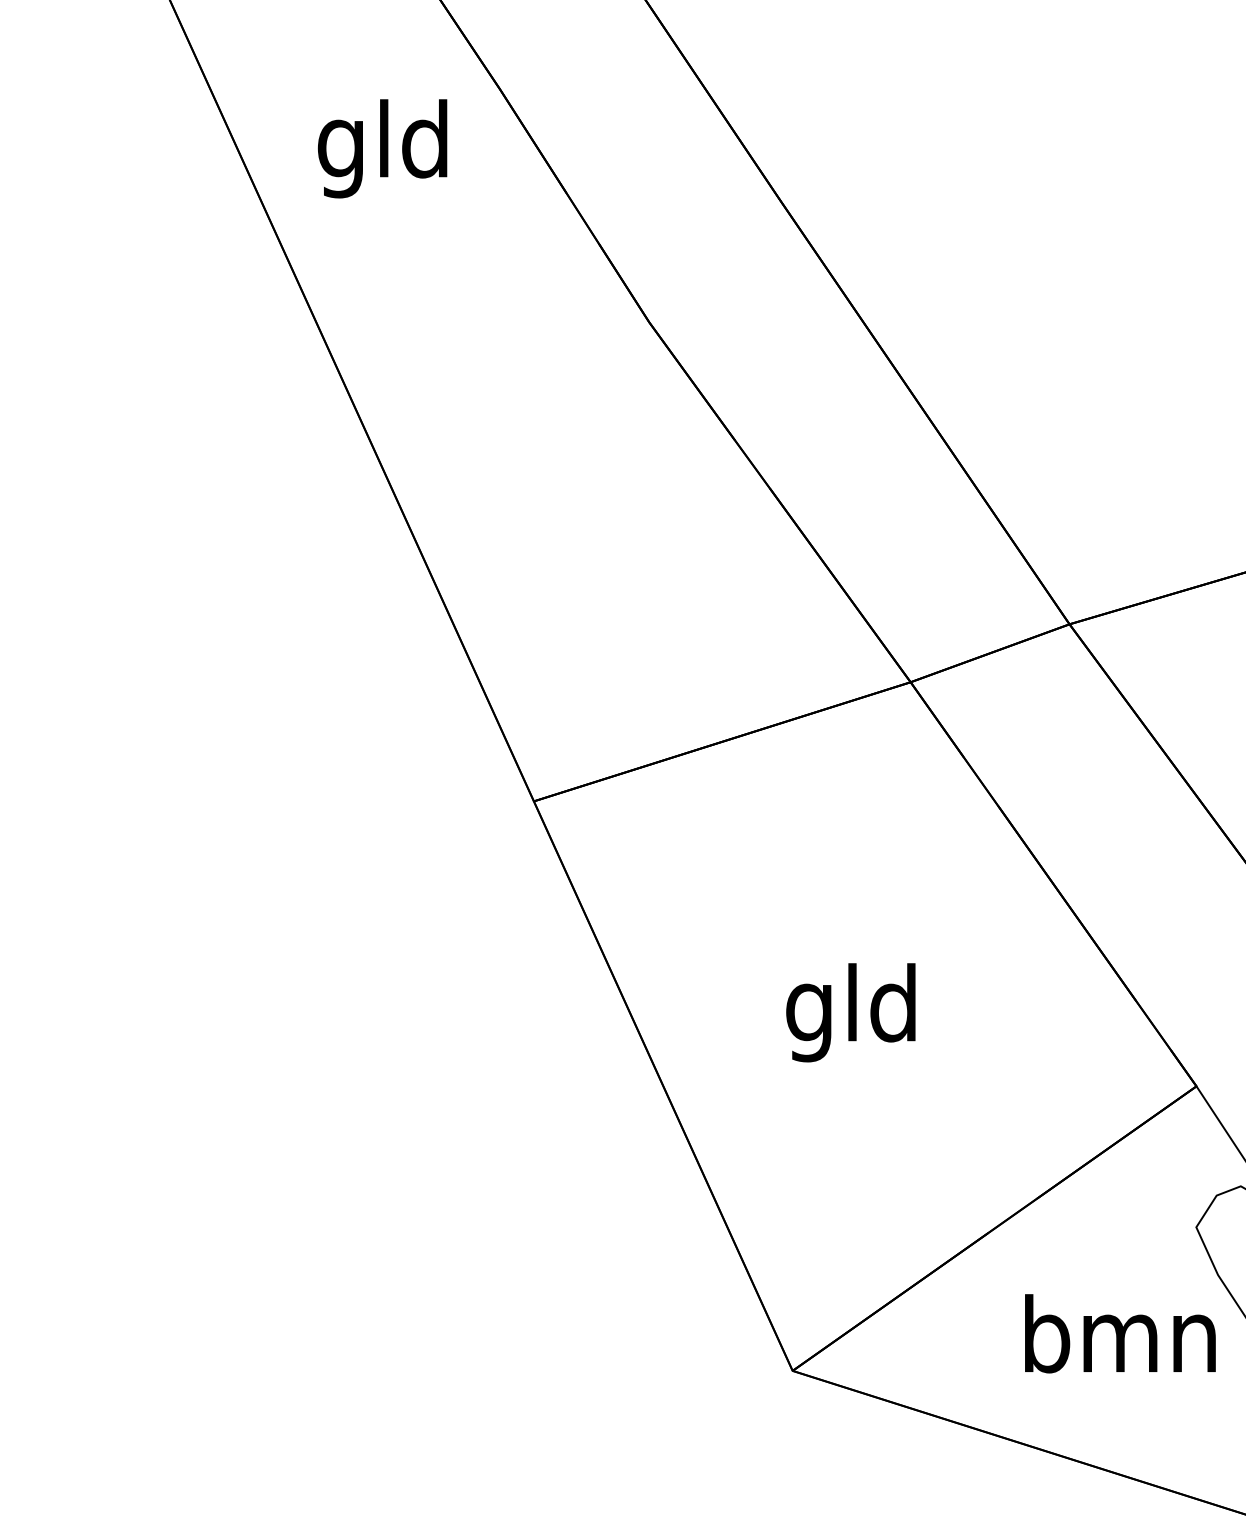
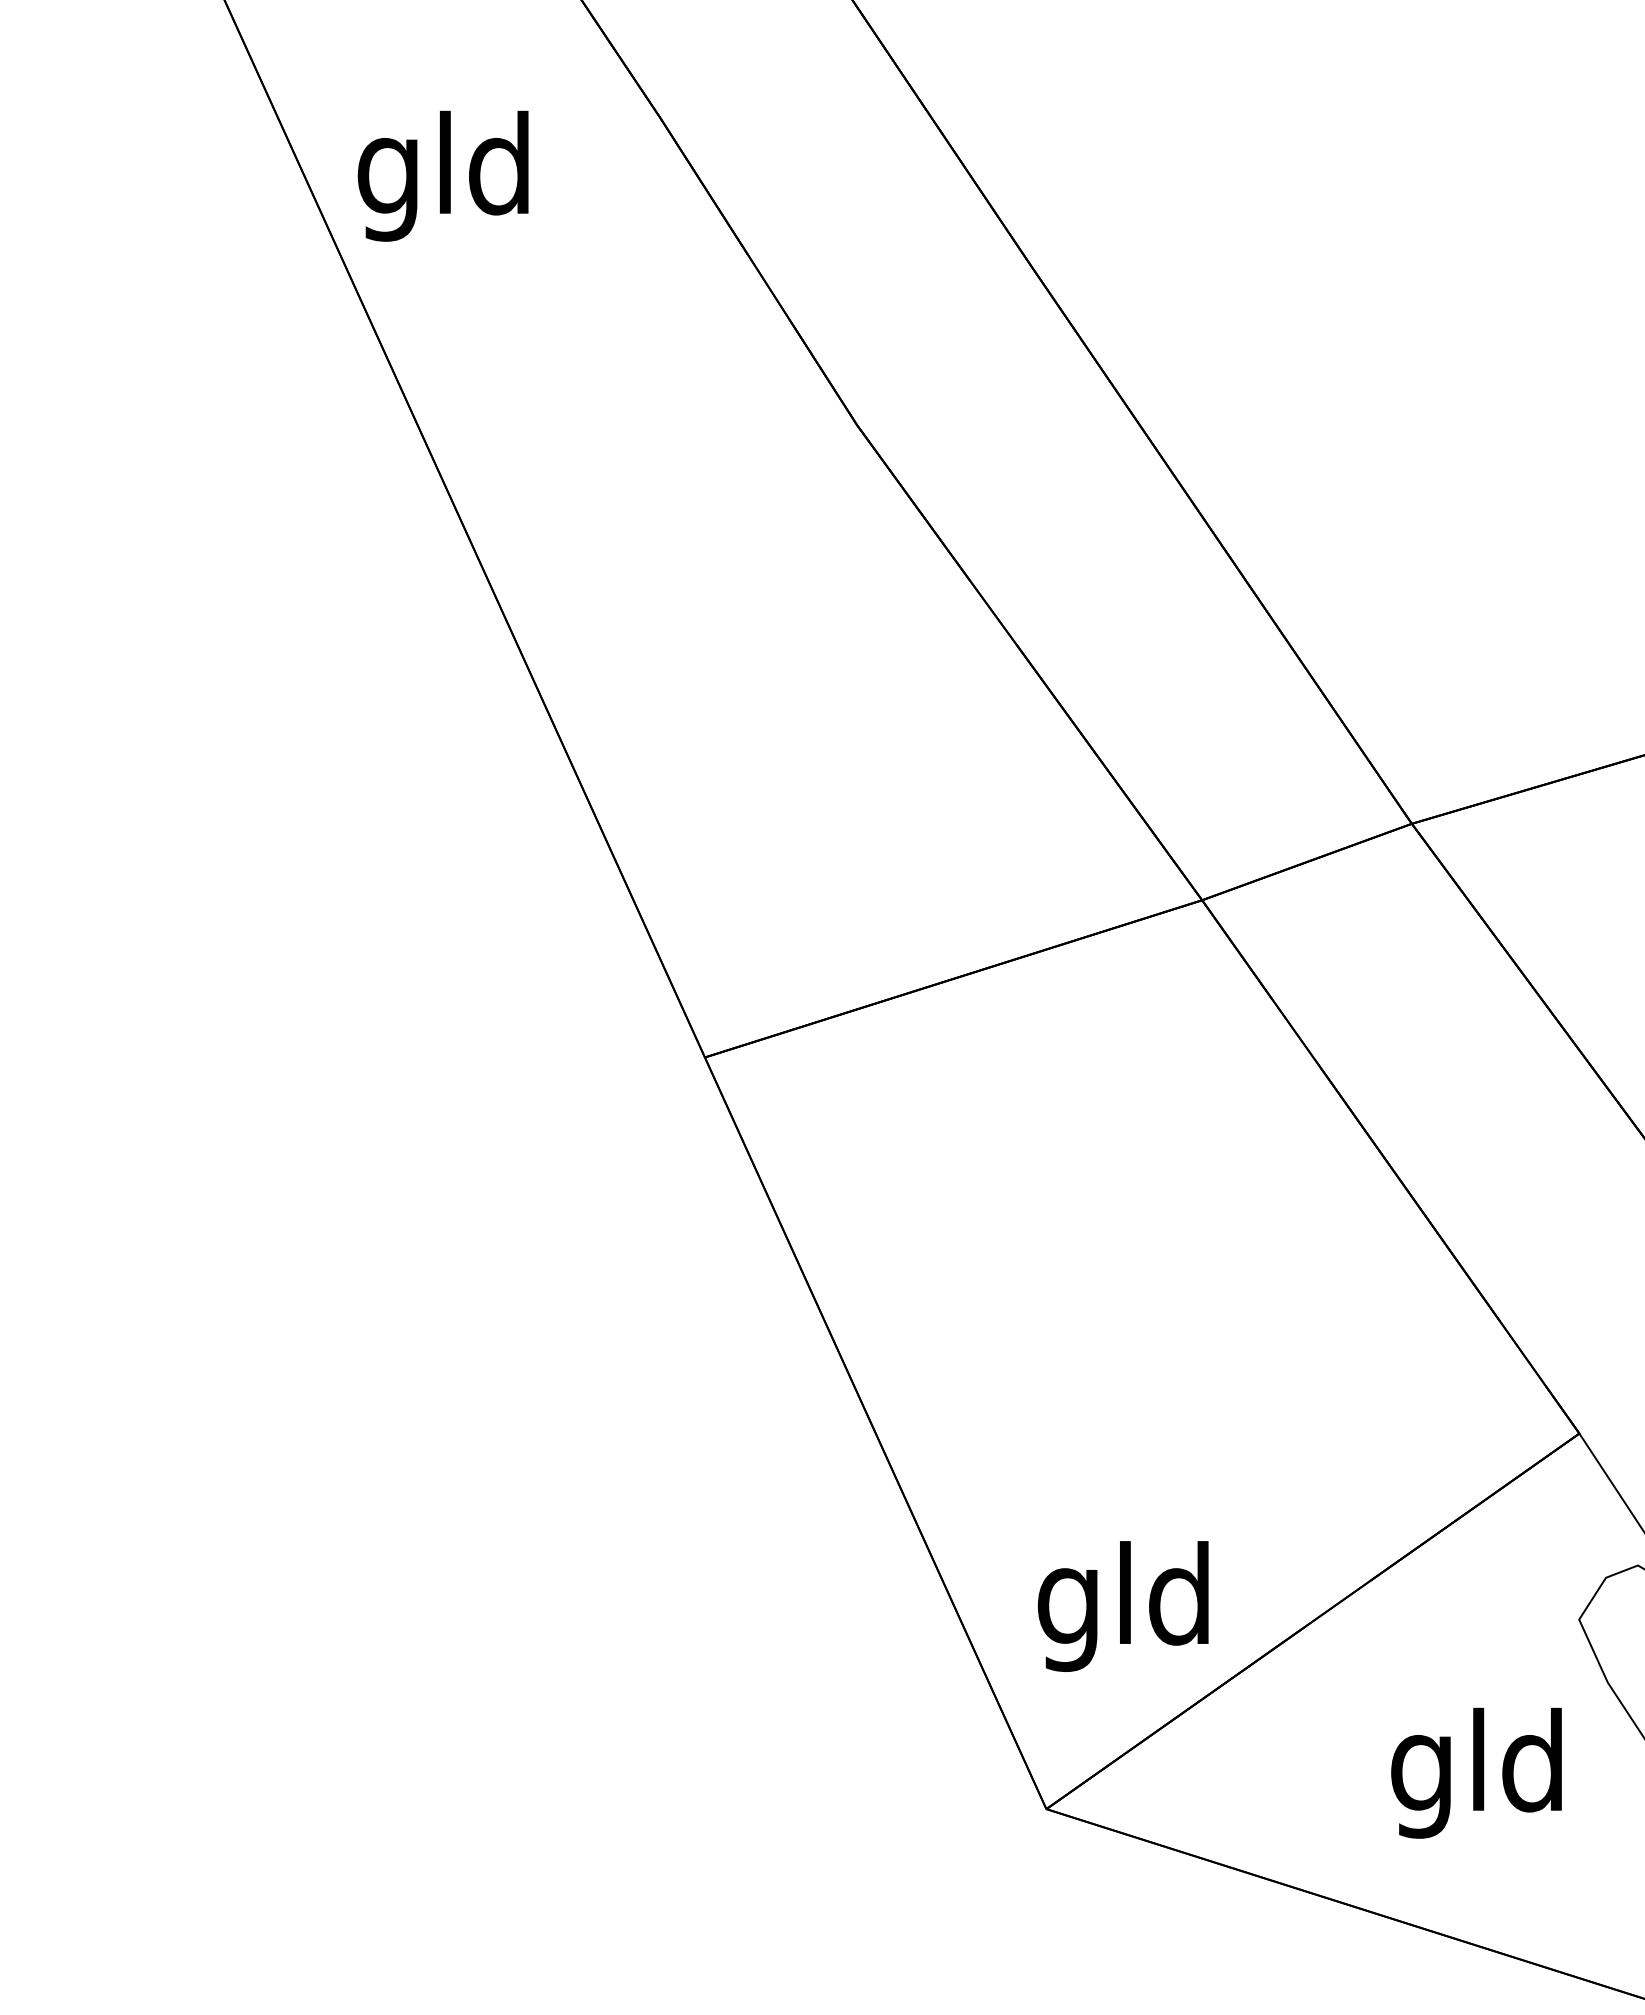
text: (382, 148) -> (442, 175), moved
text: (850, 1012) -> (1122, 1606), moved
text: (1120, 1343) -> (1478, 1772), bmn -> gld

